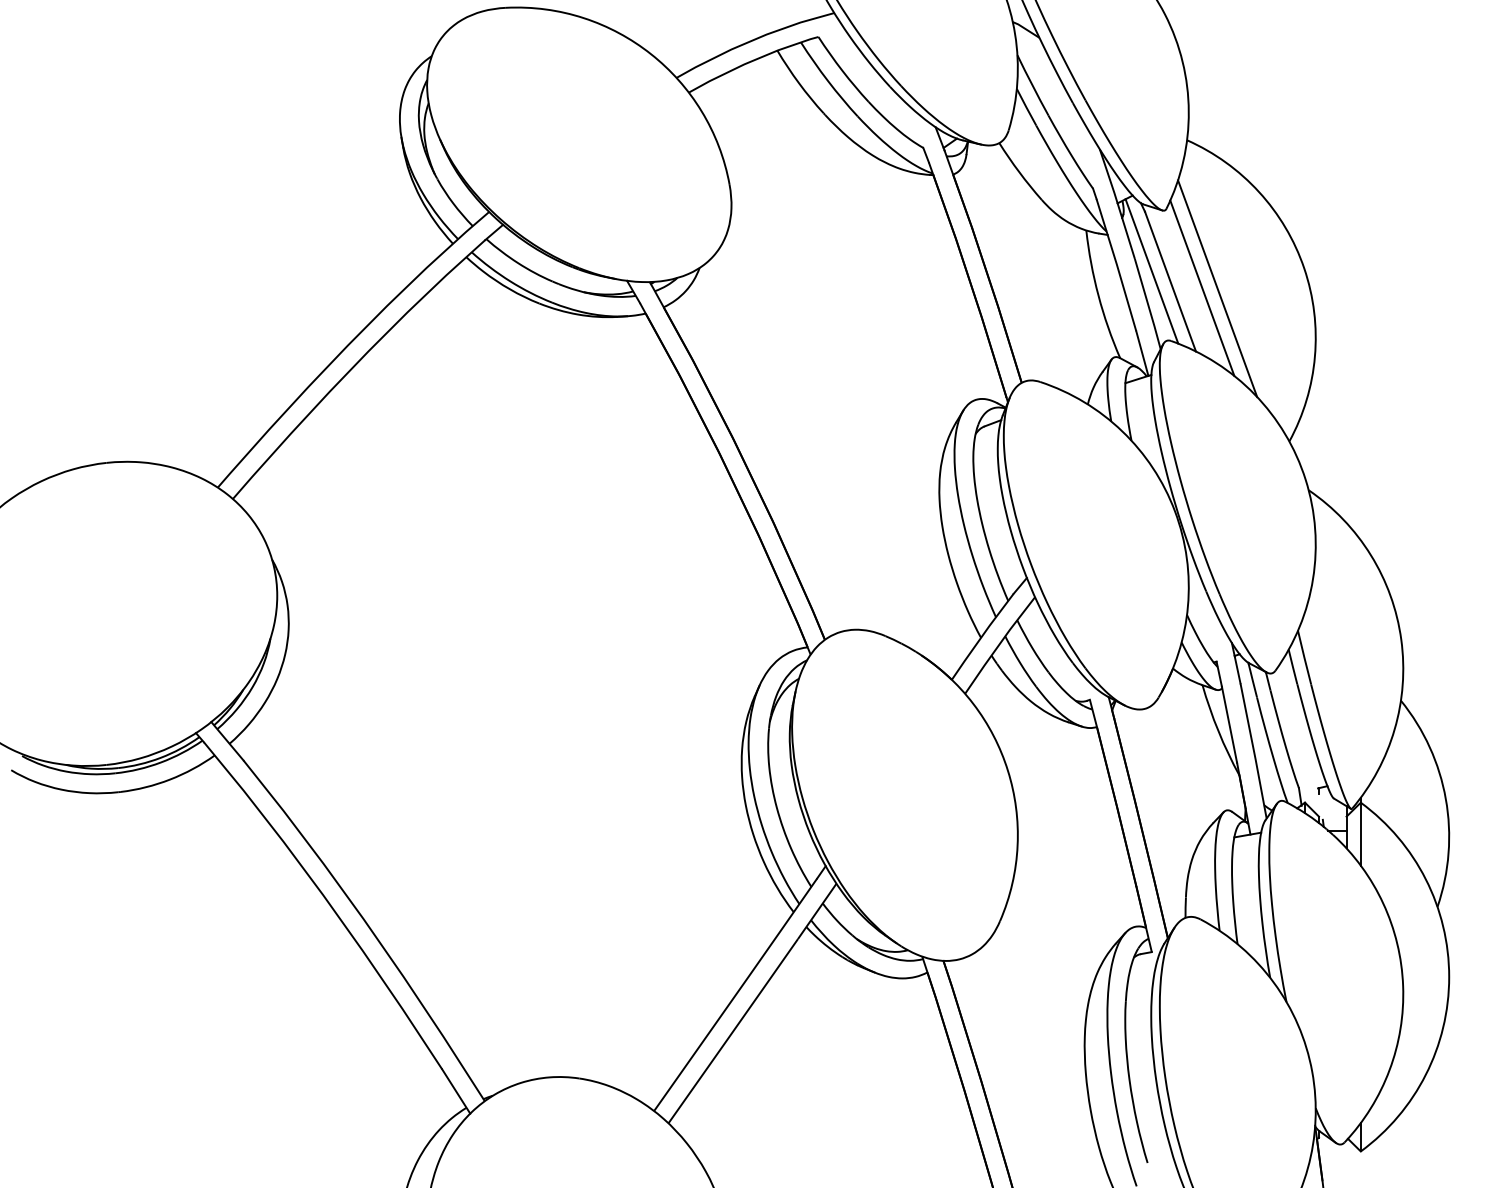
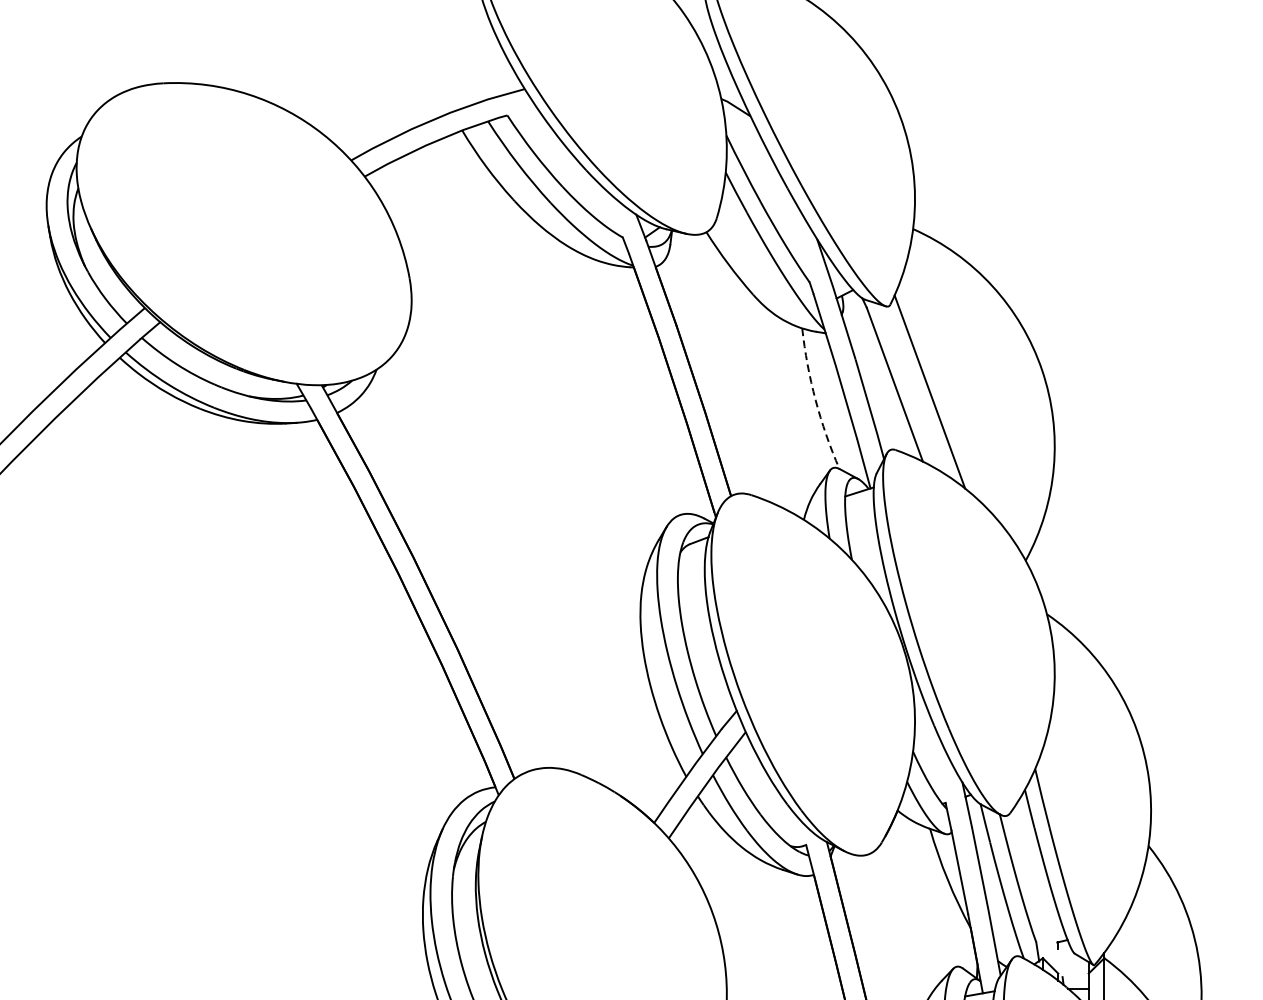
line: (1151, 271) -> (873, 373), removed
line: (1217, 288) -> (946, 392), removed
arc: (1098, 295) -> (815, 399), solid -> dashed

